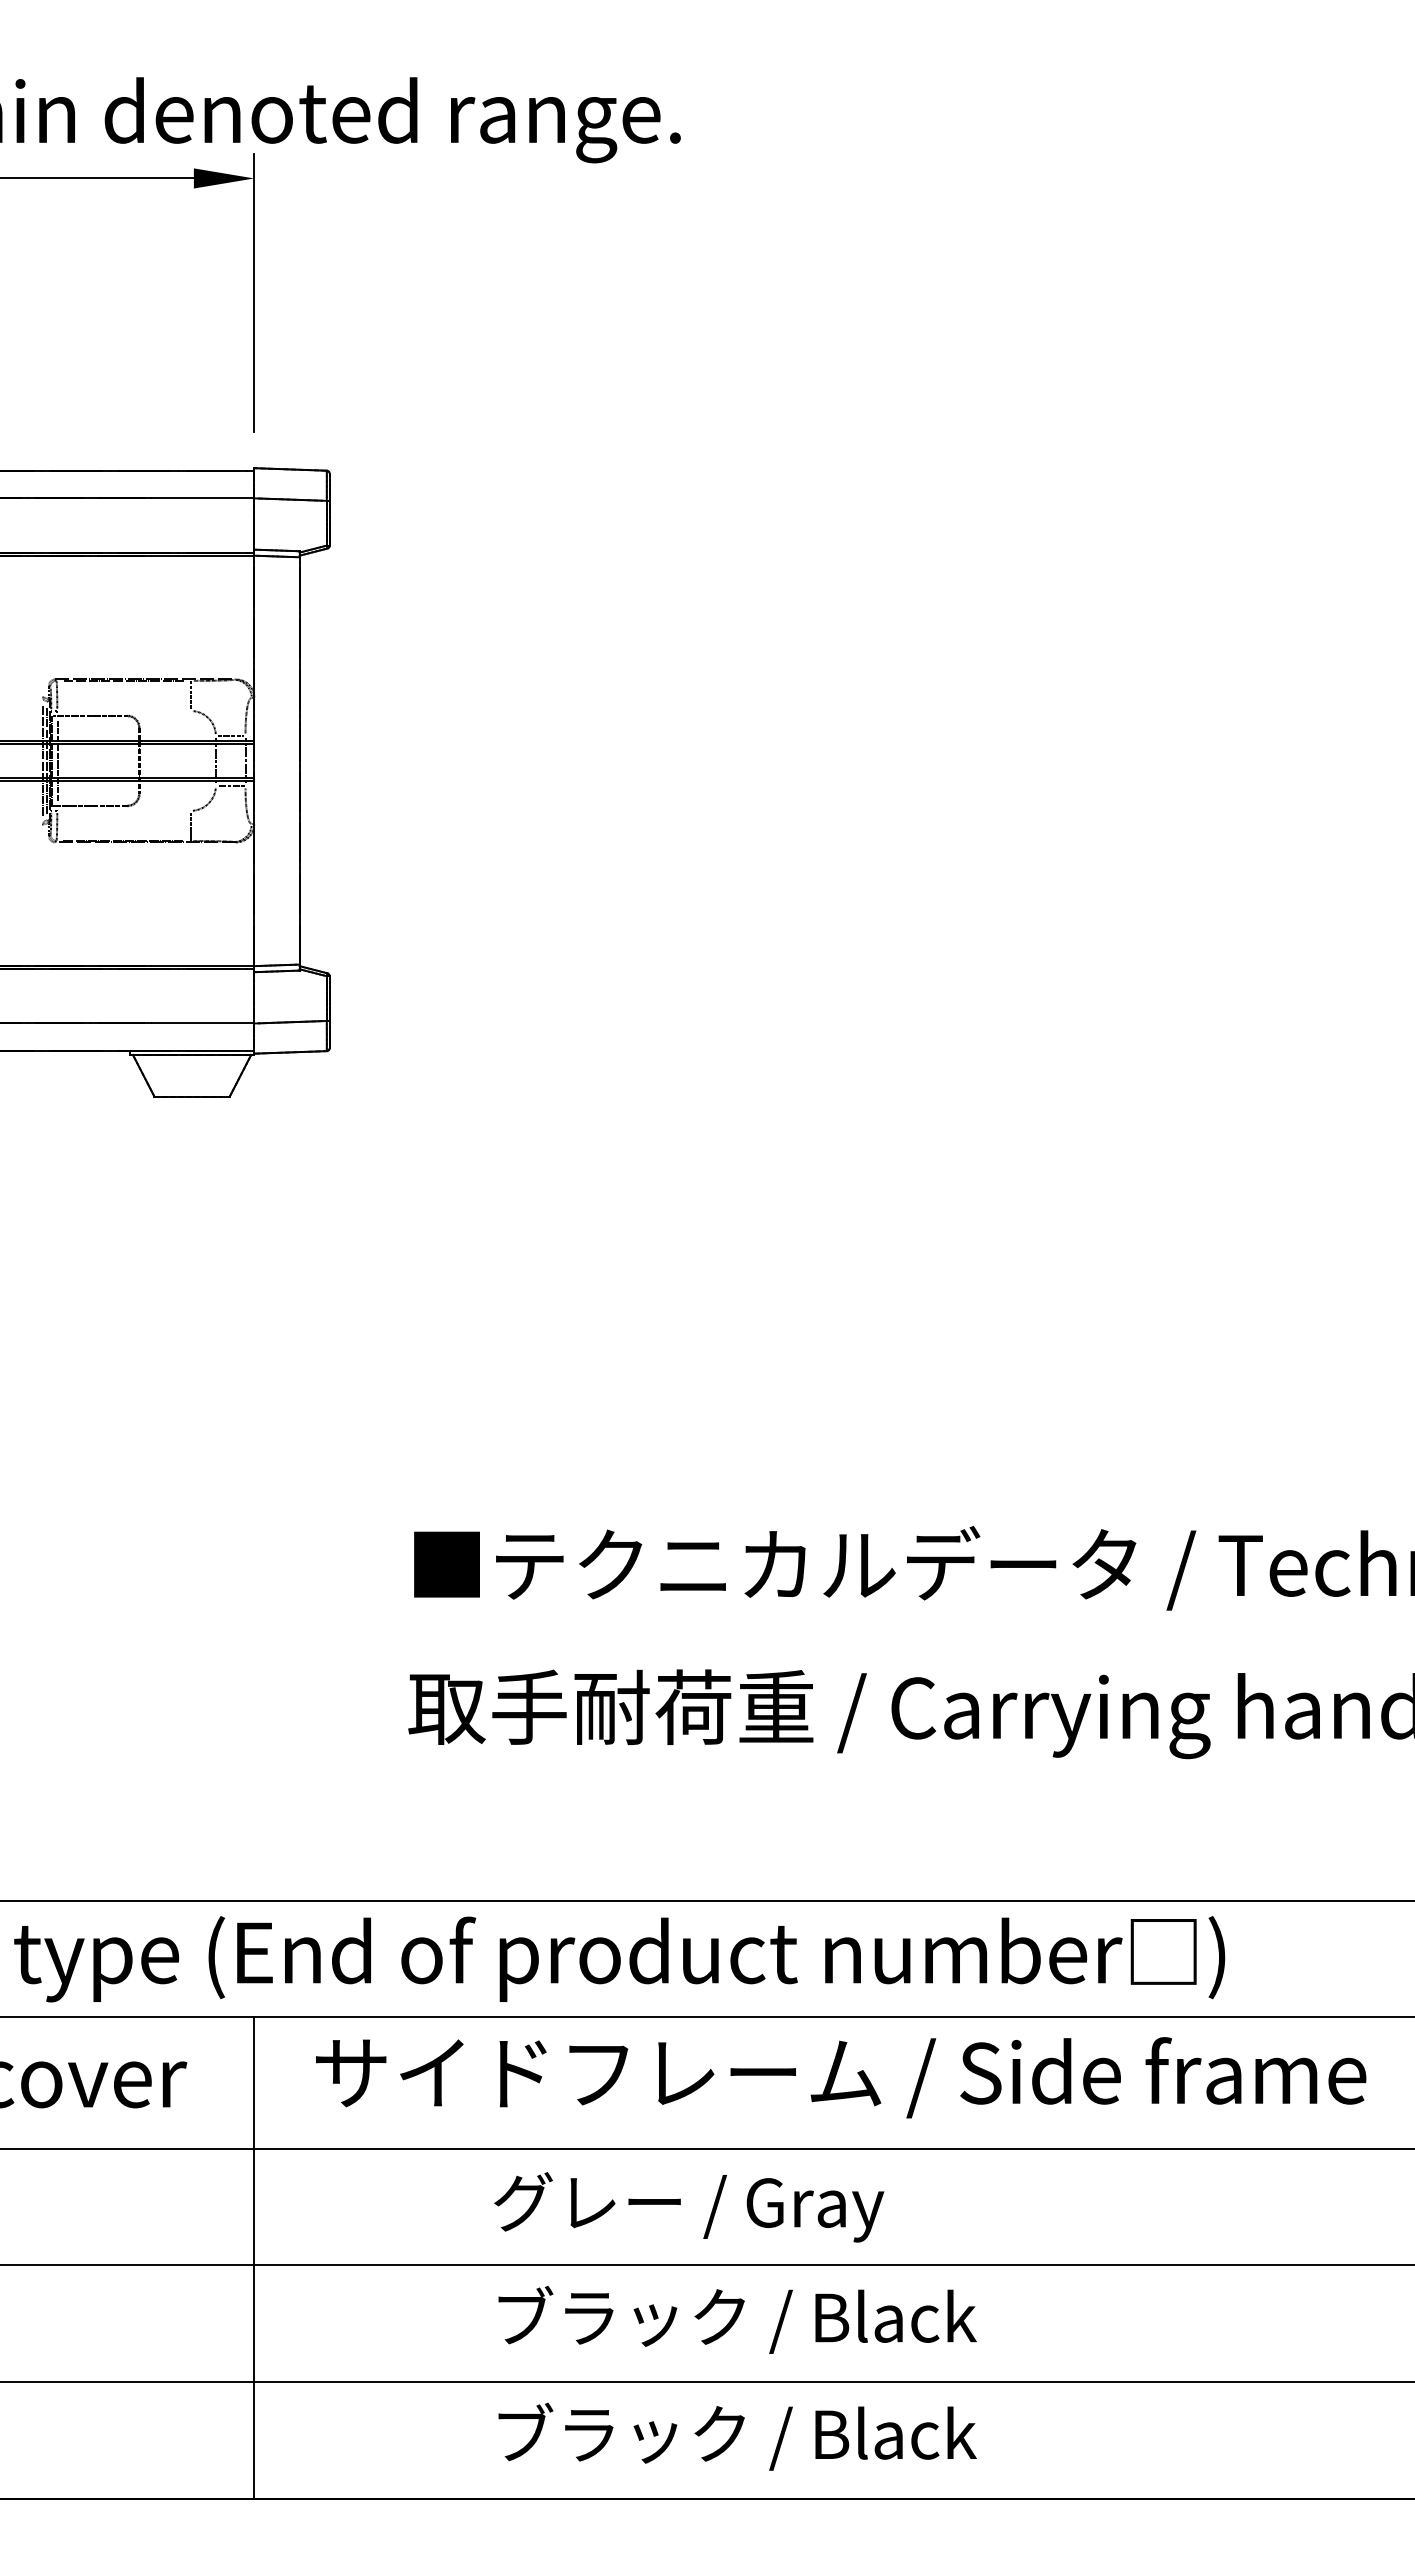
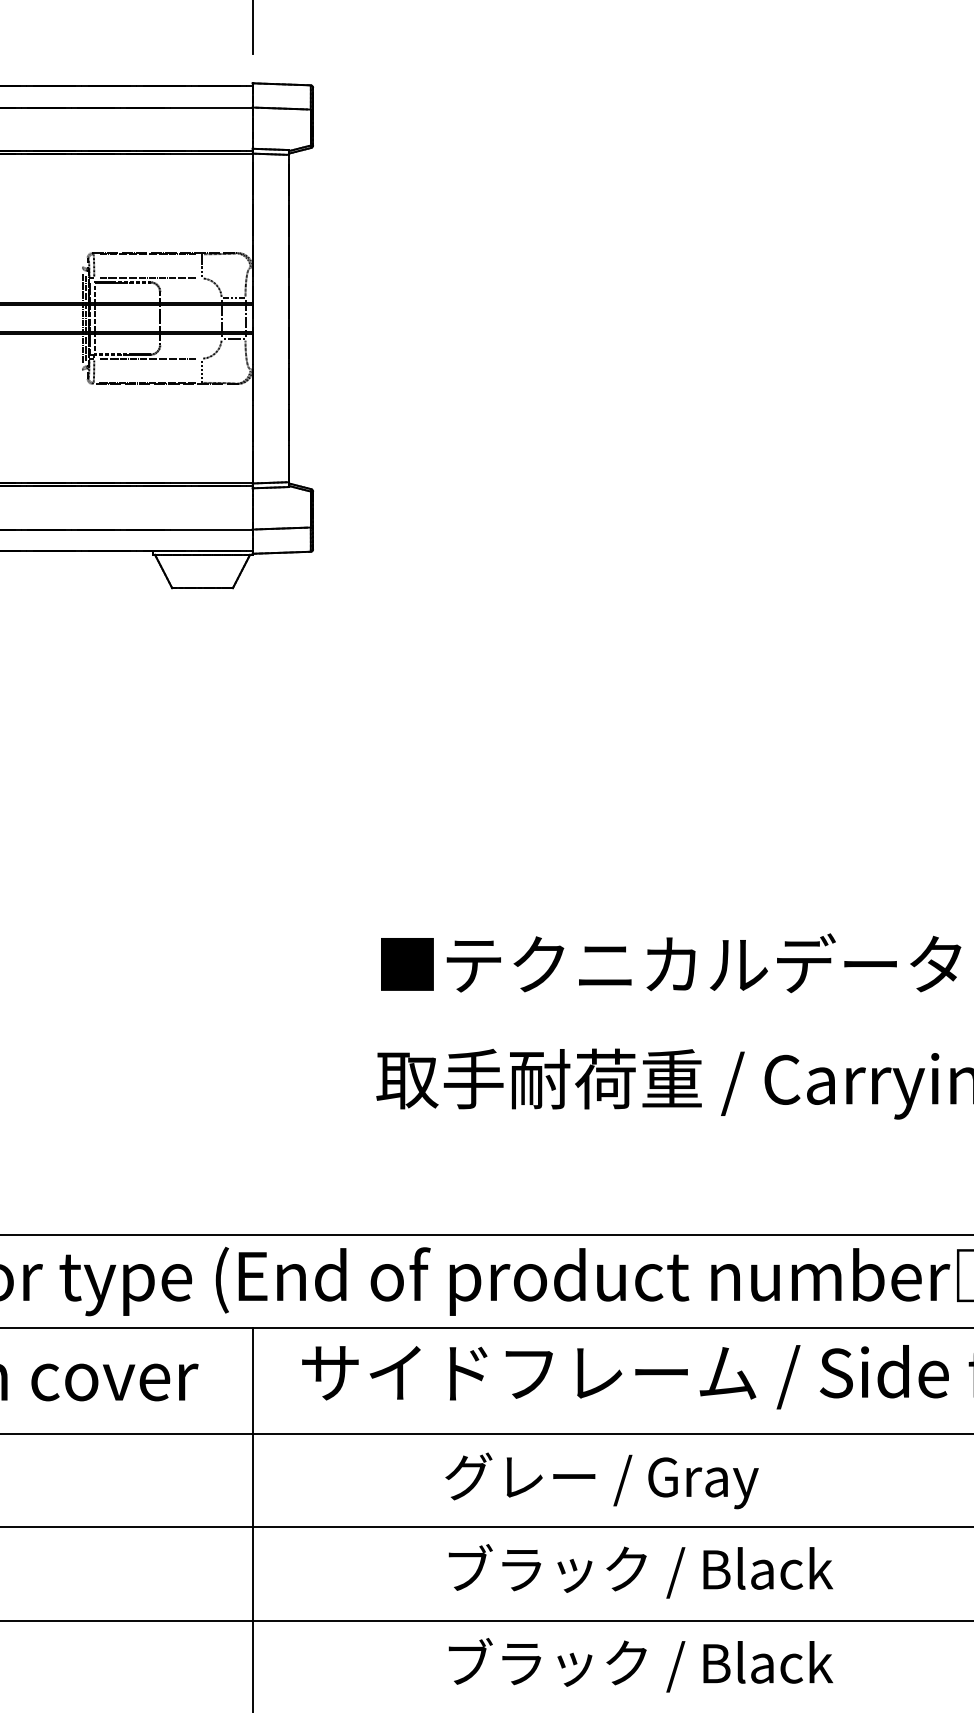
line: (123, 711) -> (147, 278), added
line: (123, 810) -> (147, 358), added

